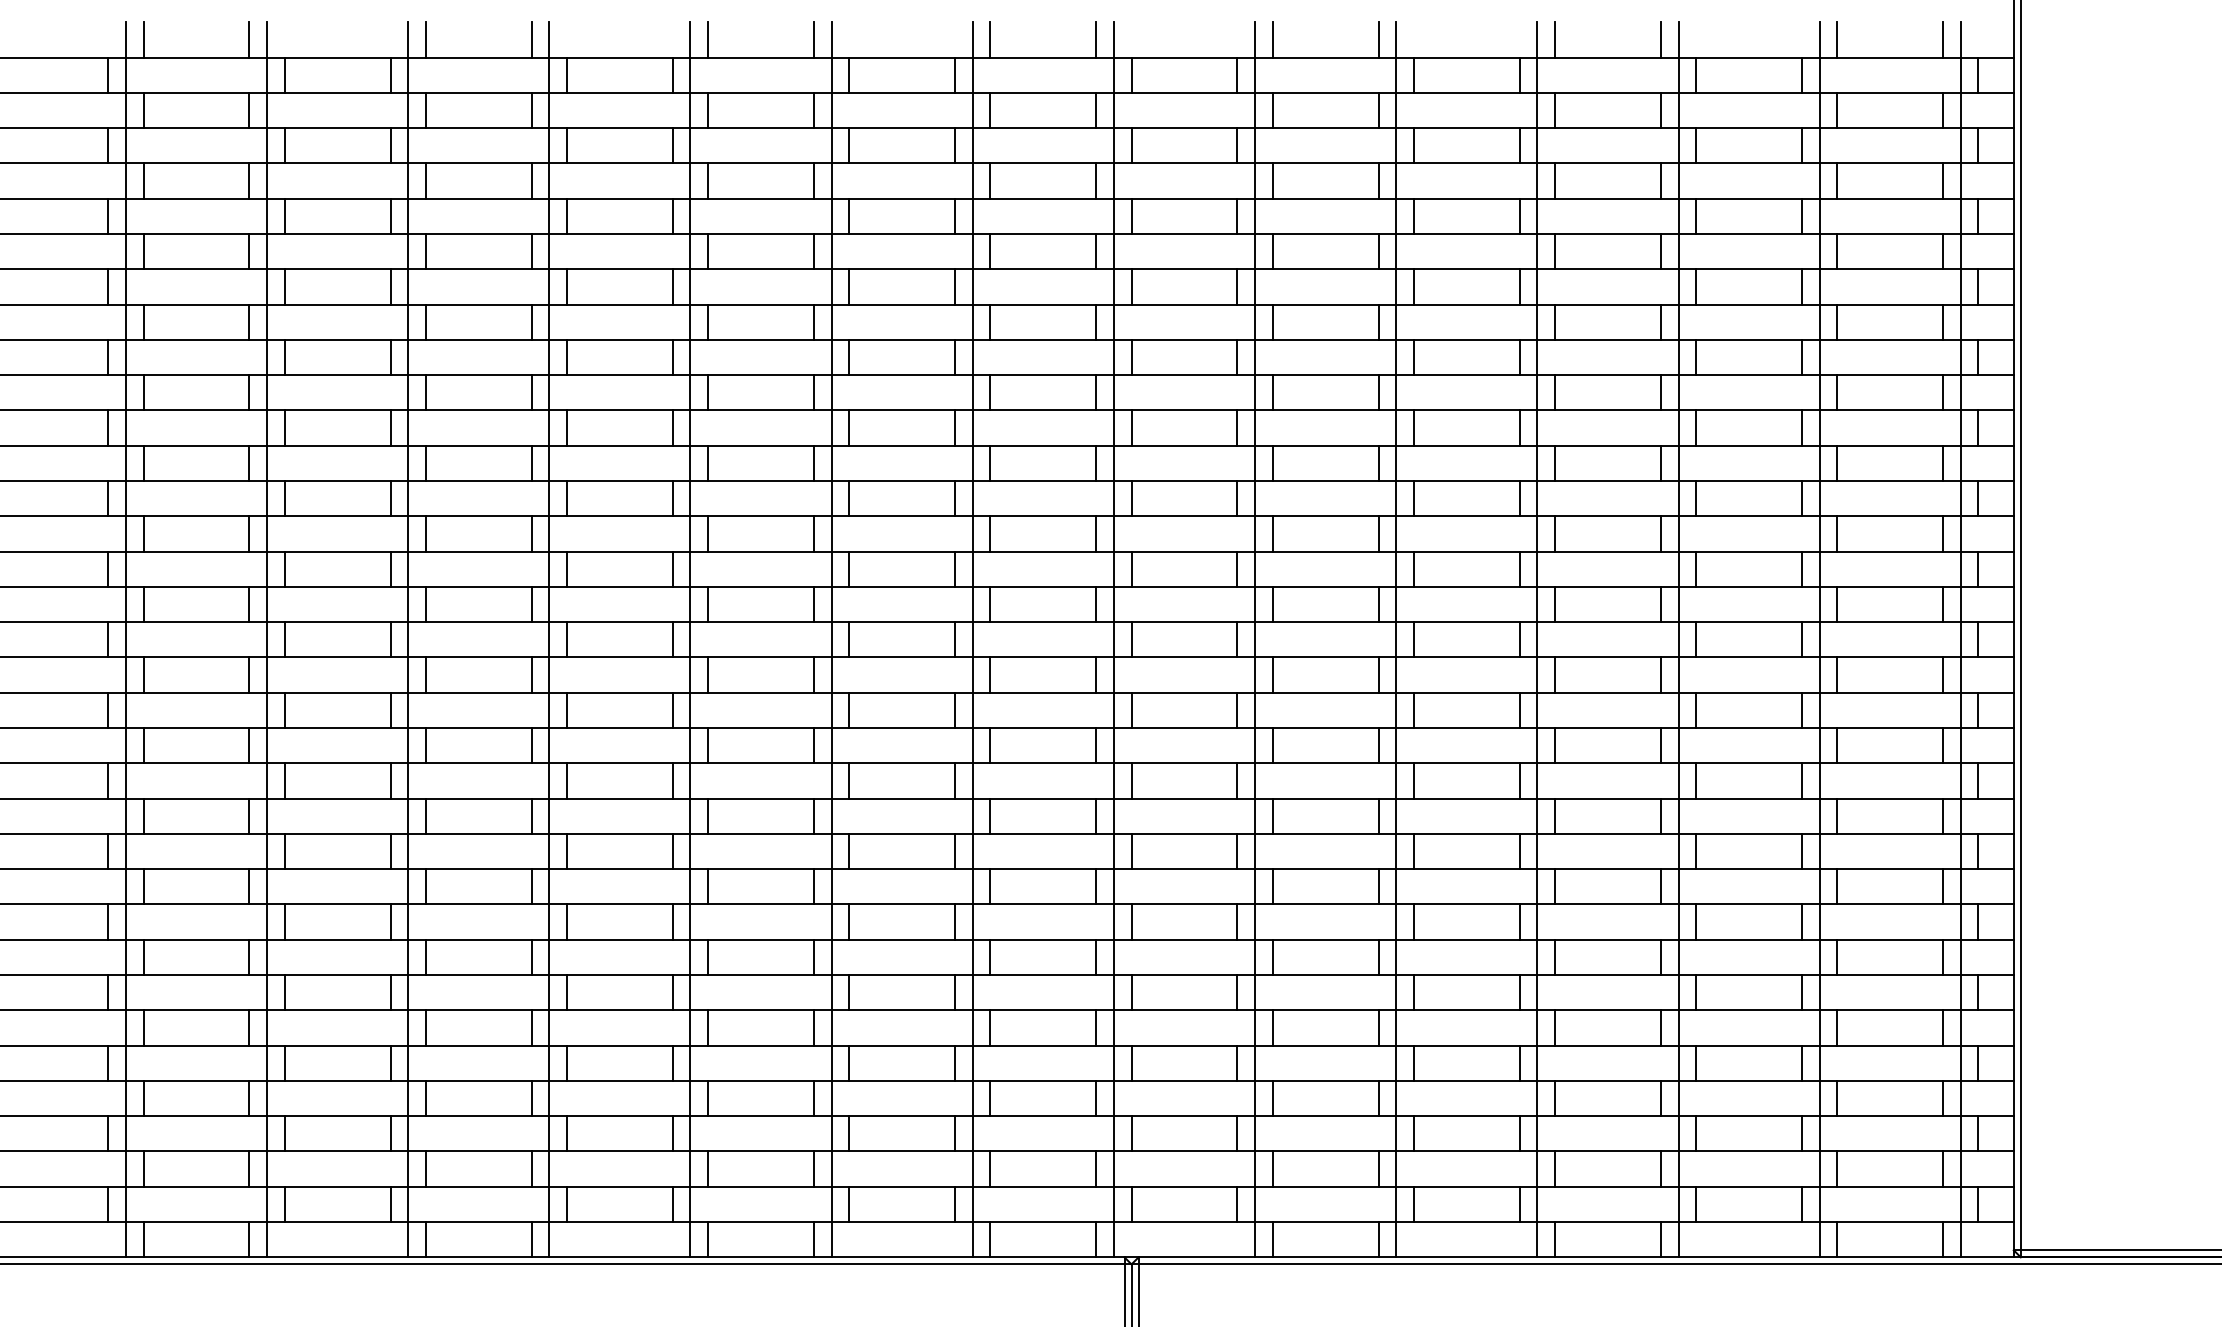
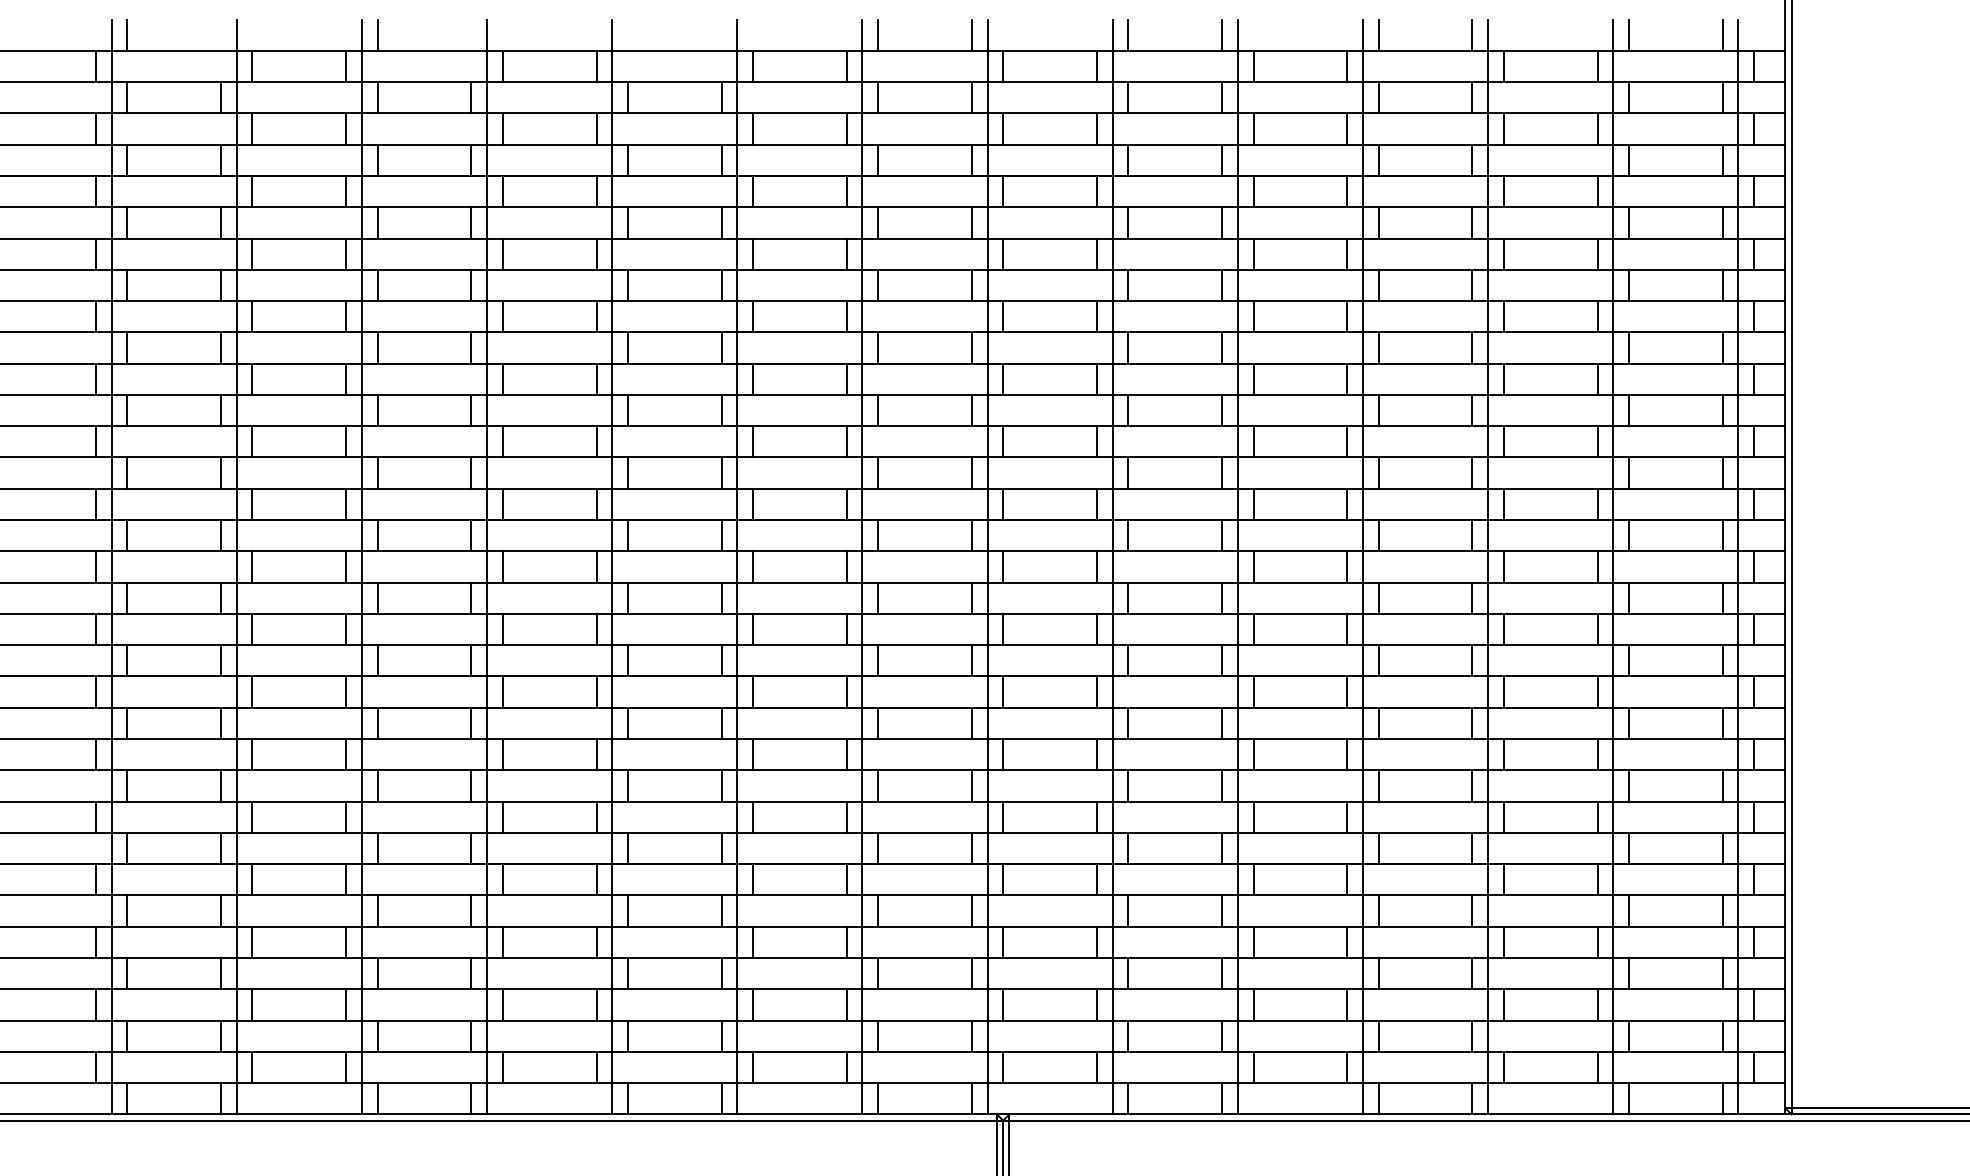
line: (249, 39) -> (221, 34), removed
line: (531, 39) -> (471, 34), removed
line: (708, 39) -> (628, 34), removed
line: (813, 39) -> (721, 34), removed

